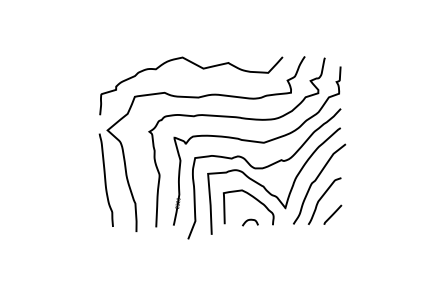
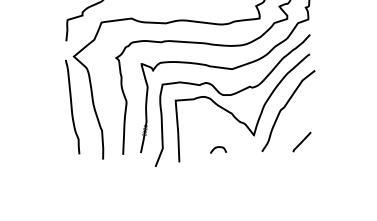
curve: (253, 198) -> (221, 125), removed
curve: (321, 199) -> (290, 126), removed

